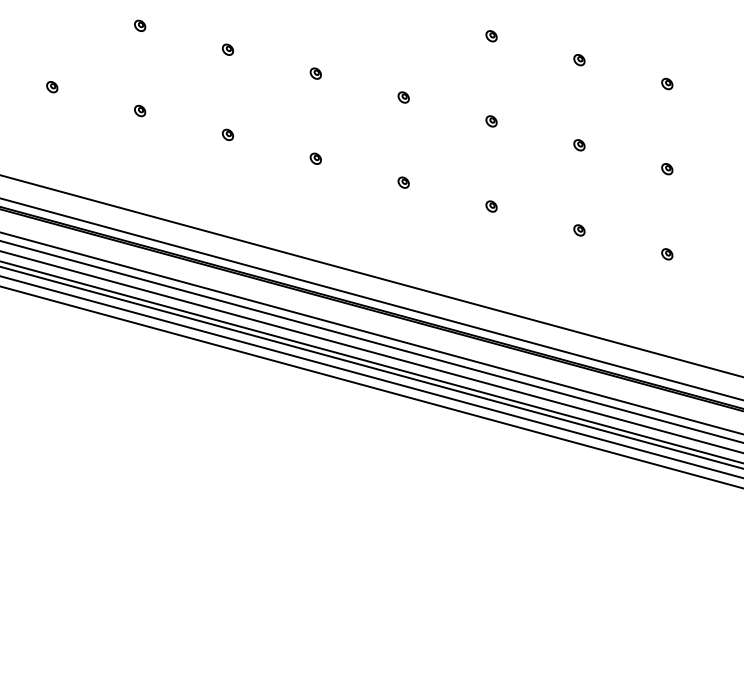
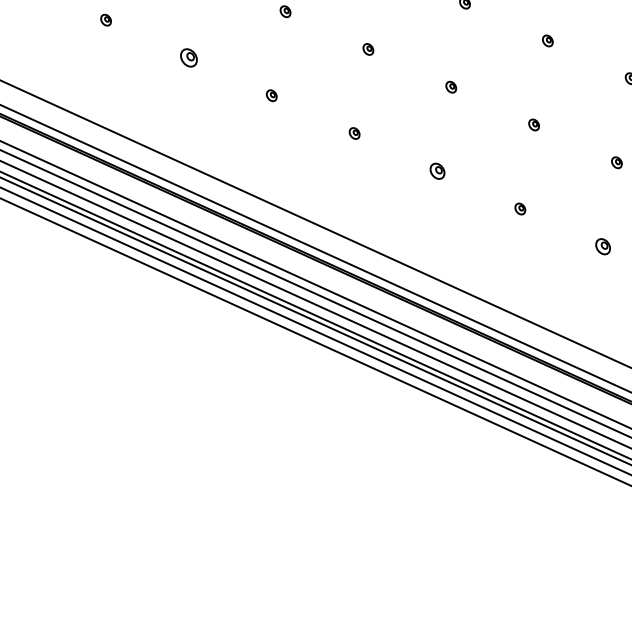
part: (227, 134) -> (188, 57), size x1.6
part: (491, 206) -> (437, 171), size x1.4
part: (667, 254) -> (603, 246), size x1.4

